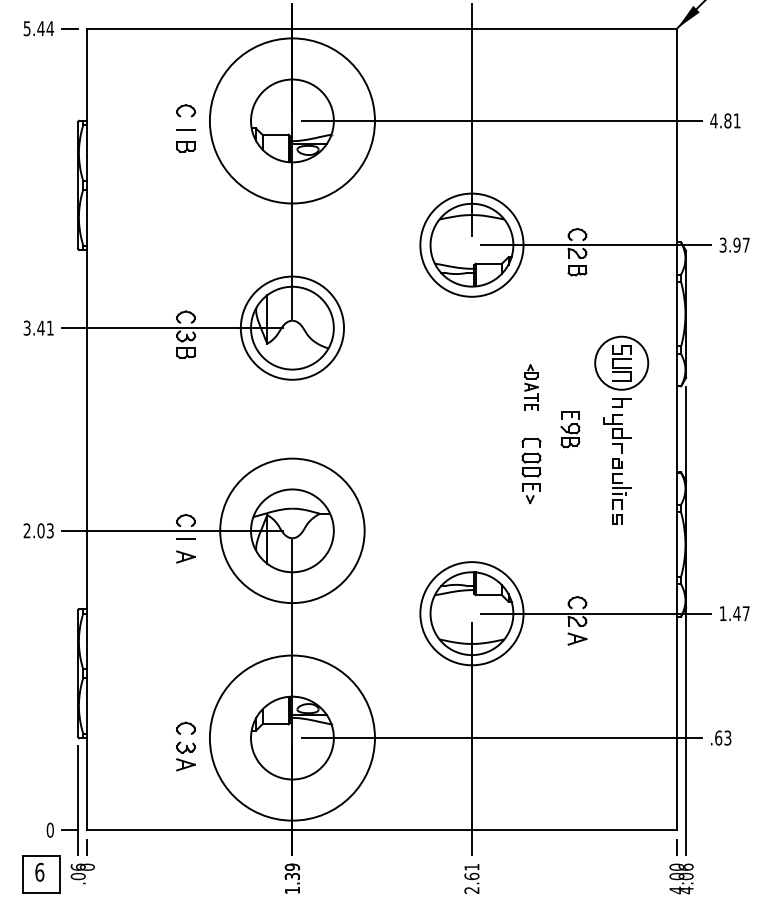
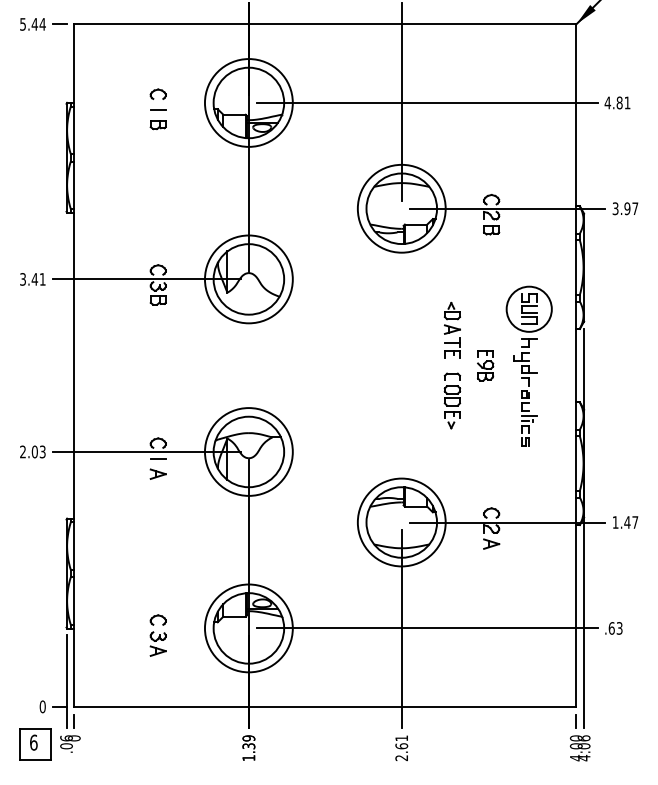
circle: (291, 120) -> (248, 102), size x0.62
part: (531, 387) -> (452, 329), size x1.43
circle: (291, 530) -> (248, 451), size x0.71
circle: (291, 738) -> (248, 628), size x0.62

